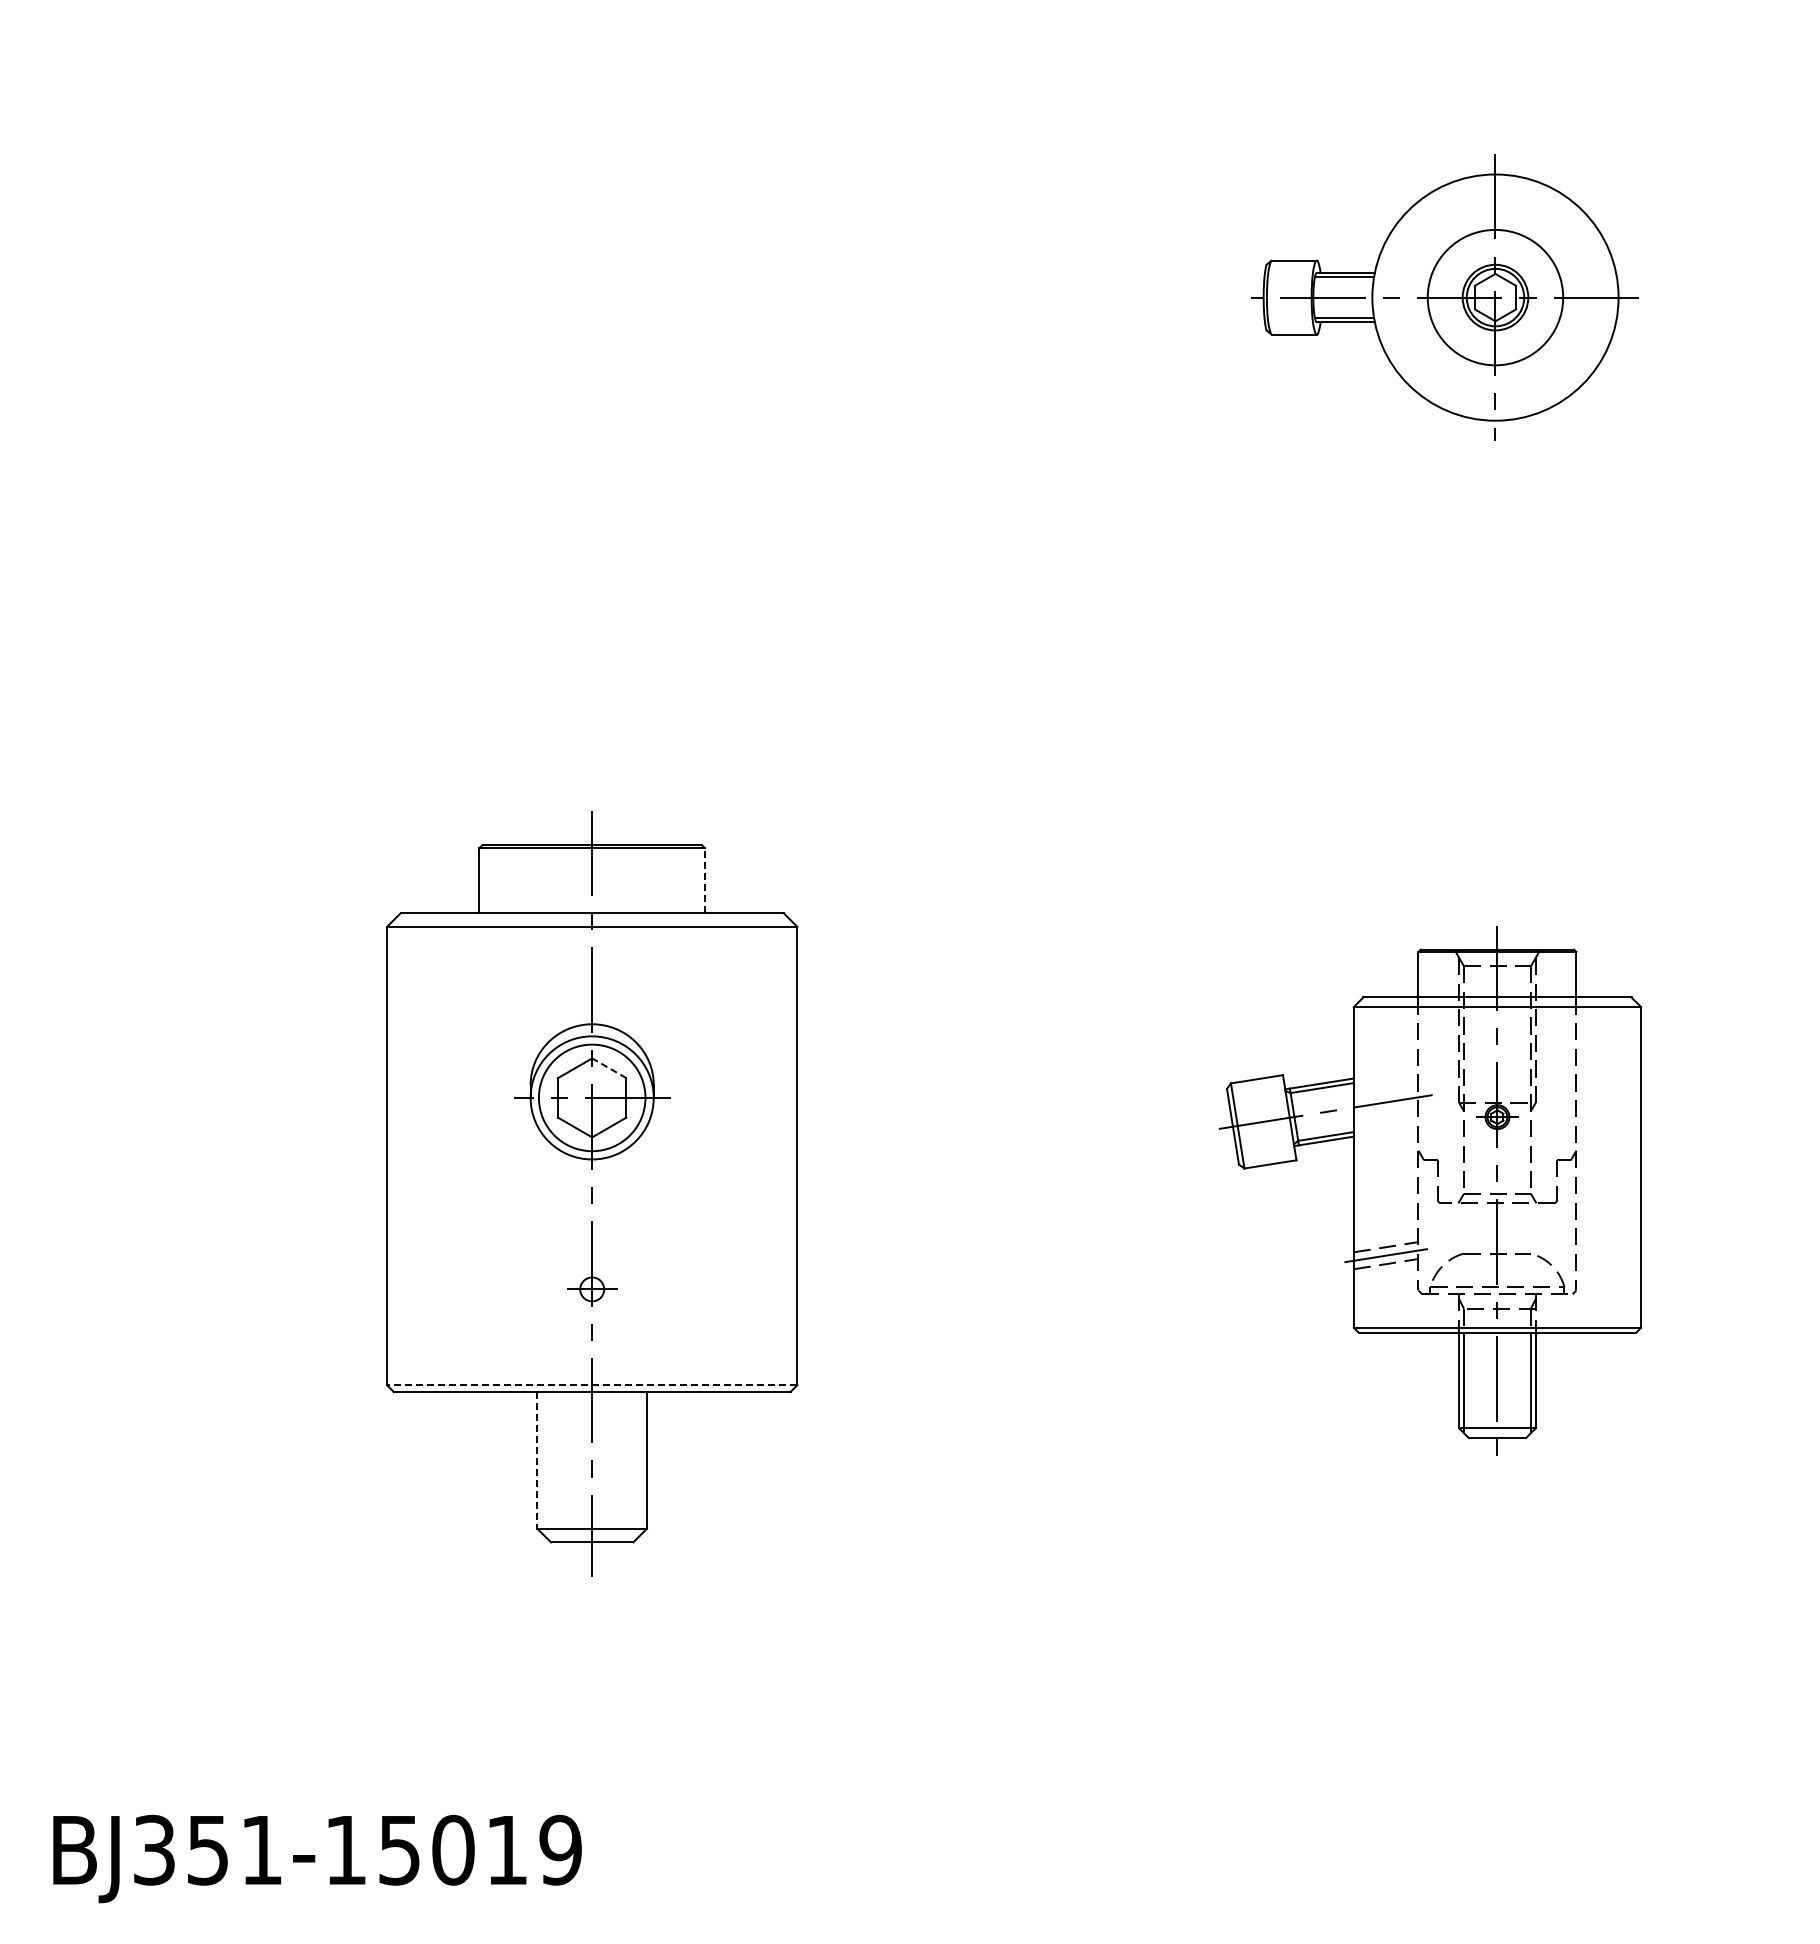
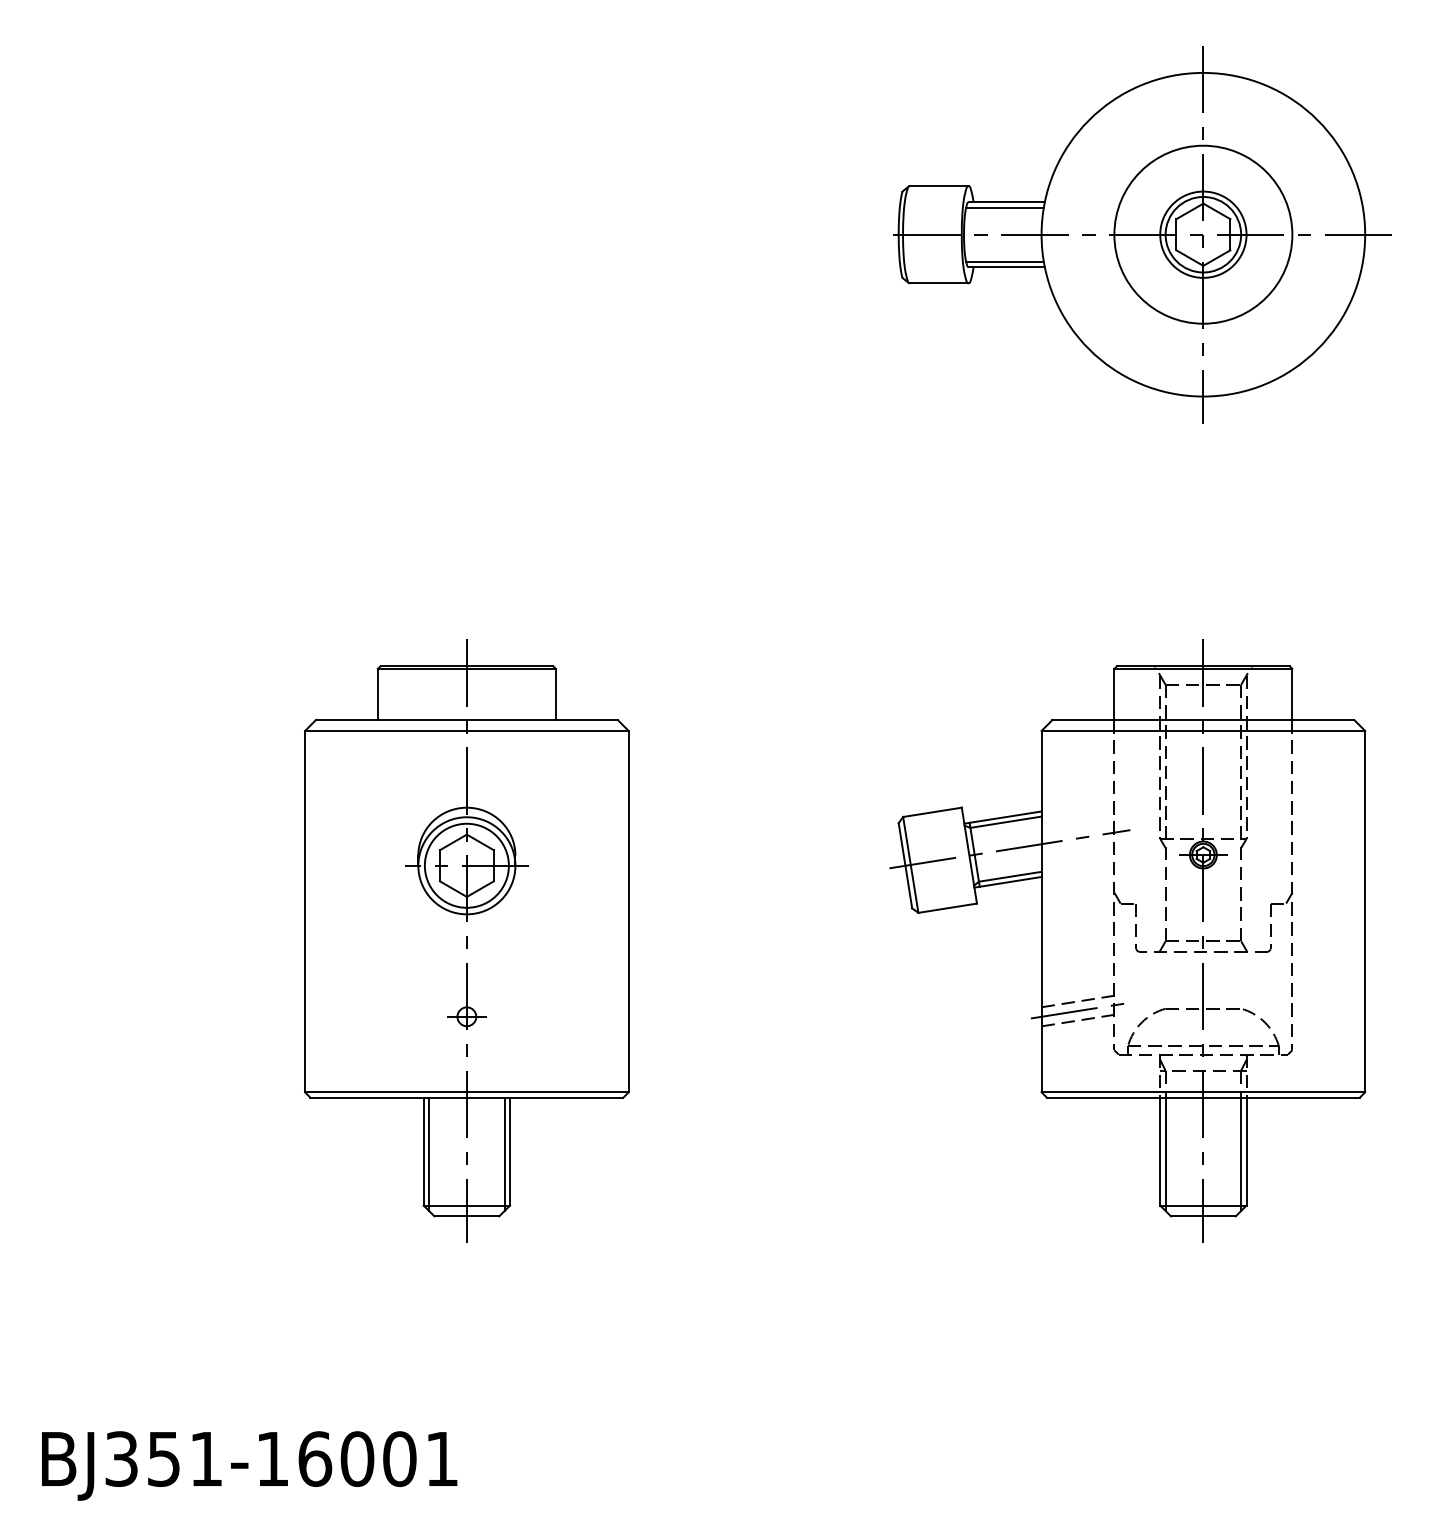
part: (1449, 297) -> (1142, 234), size x1.67
line: (705, 880) -> (556, 694), dashed -> solid
line: (609, 1068) -> (480, 842), dashed -> solid
part: (1430, 1193) -> (1127, 941), size x1.43
line: (591, 1385) -> (466, 1092), dashed -> solid
line: (537, 1460) -> (423, 1151), dashed -> solid
line: (544, 1463) -> (429, 1154), added
line: (640, 1463) -> (504, 1154), added
text: (480, 1849) -> (378, 1458), BJ351-15019 -> BJ351-16001

